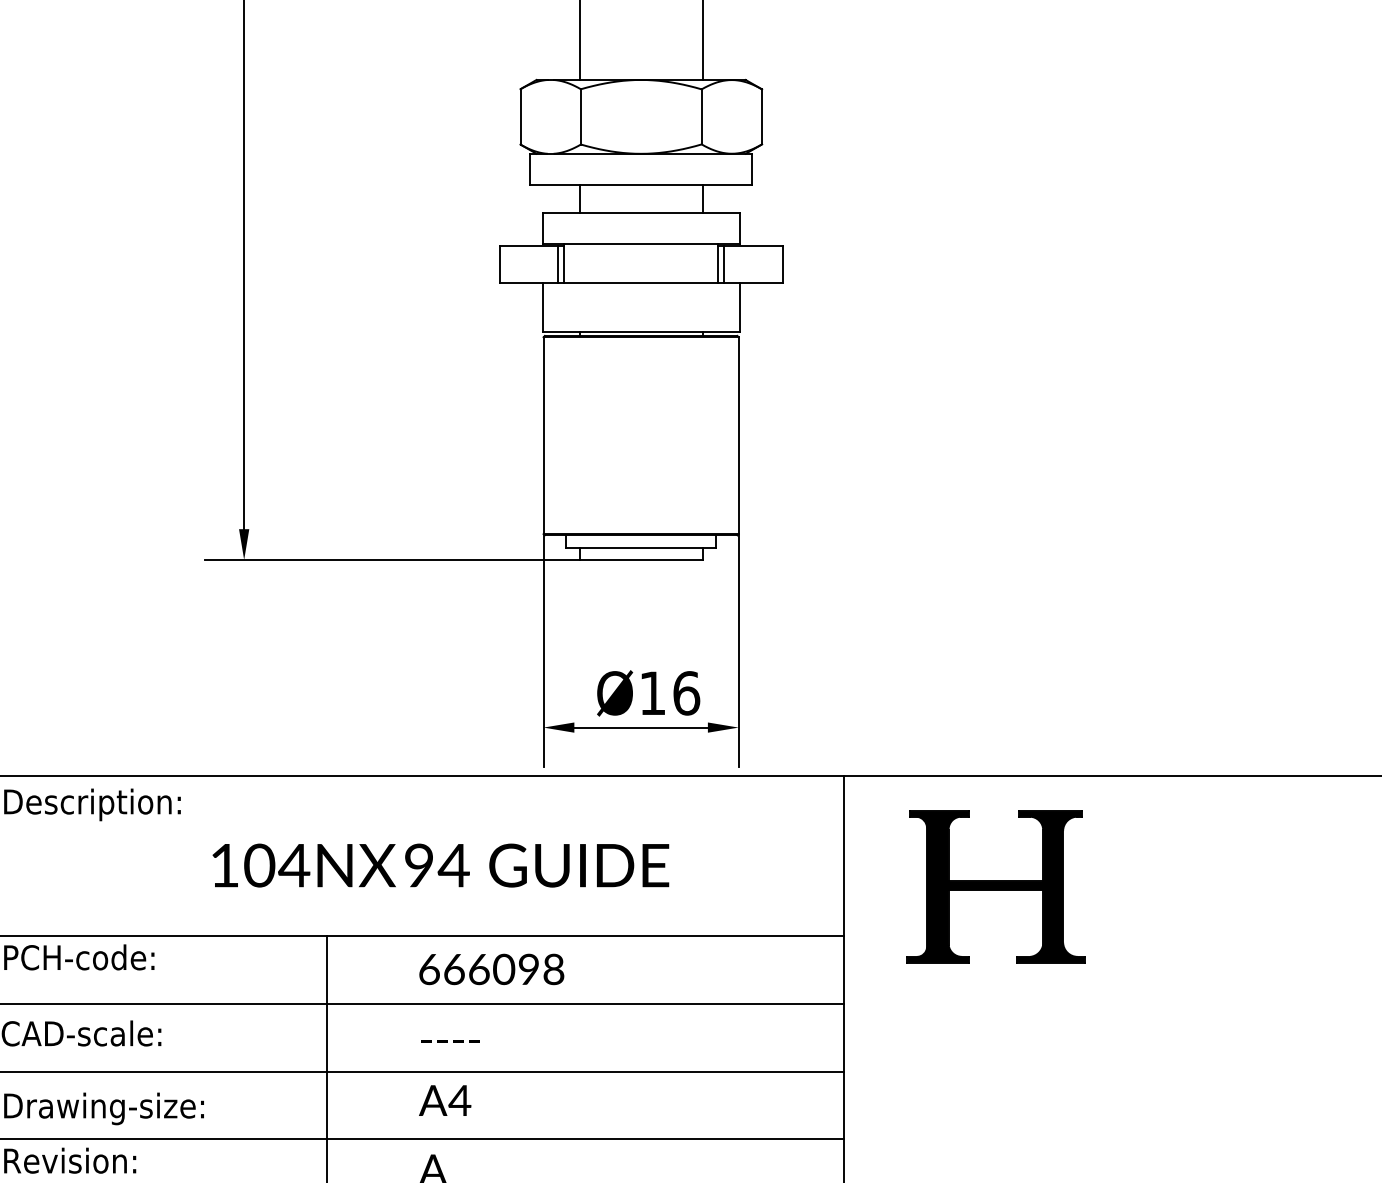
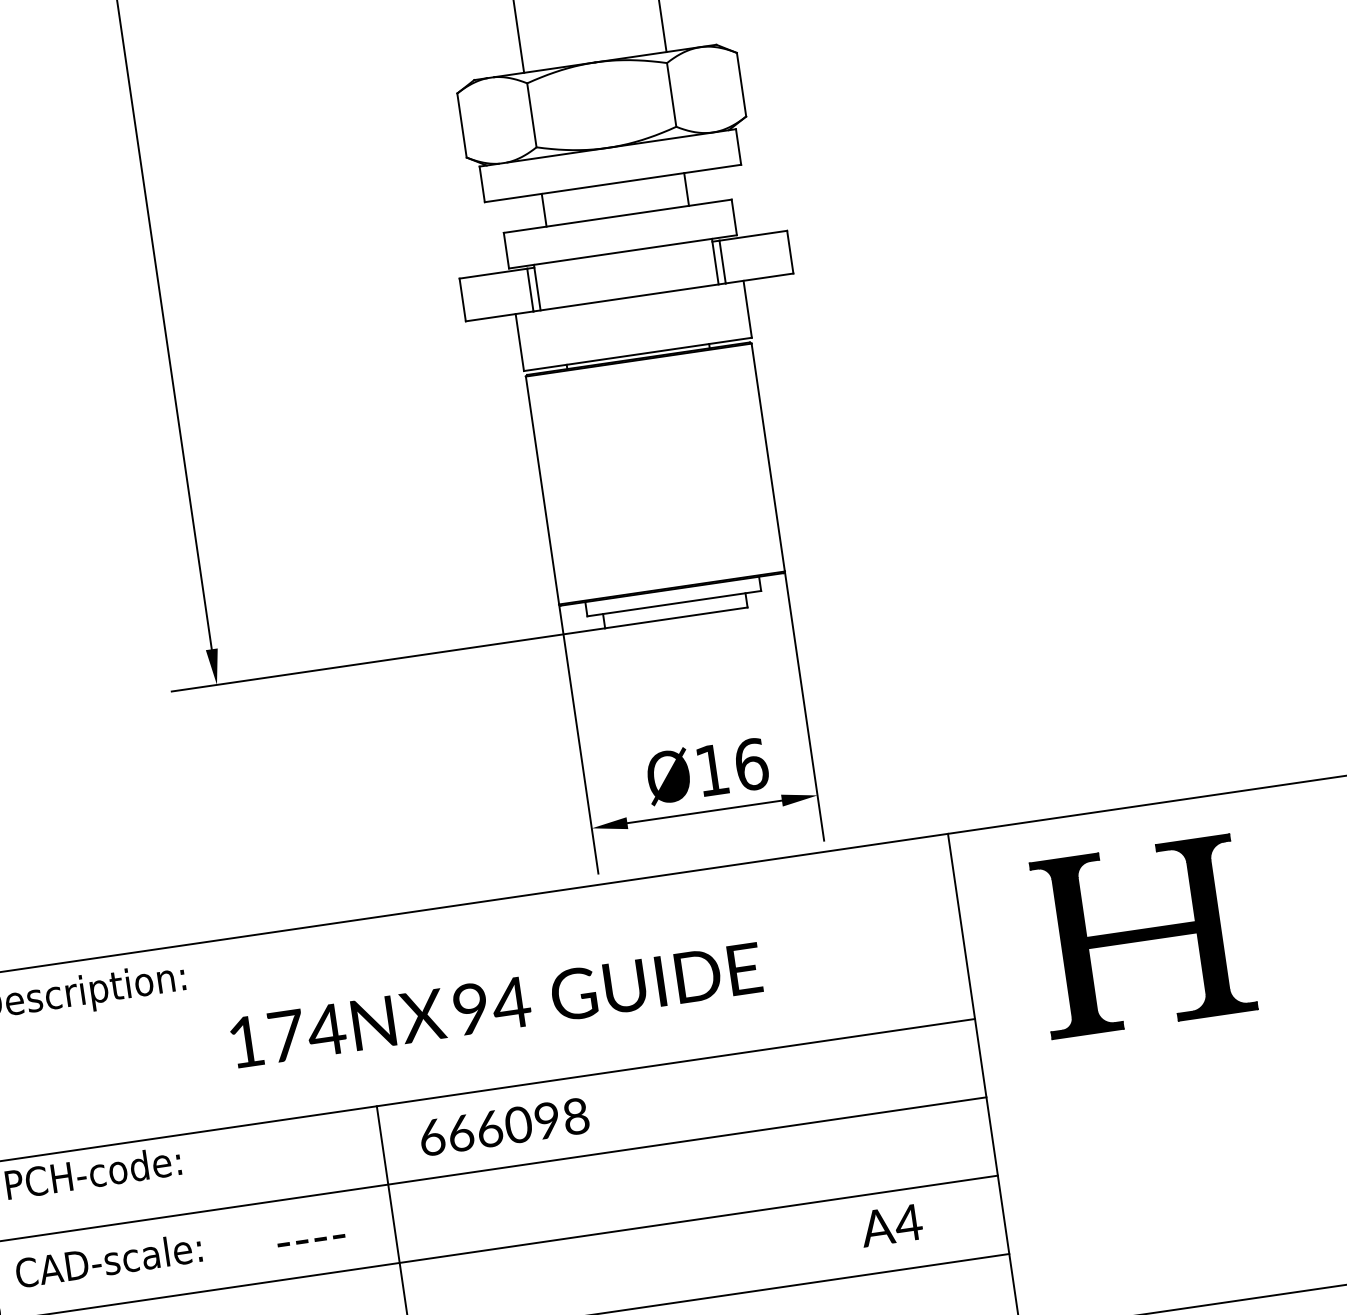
text: (259, 865) -> (286, 1035), 104NX -> 174NX
text: (491, 969) -> (504, 1127), moved
text: (450, 1041) -> (311, 1240), moved
text: (445, 1100) -> (891, 1225), moved

